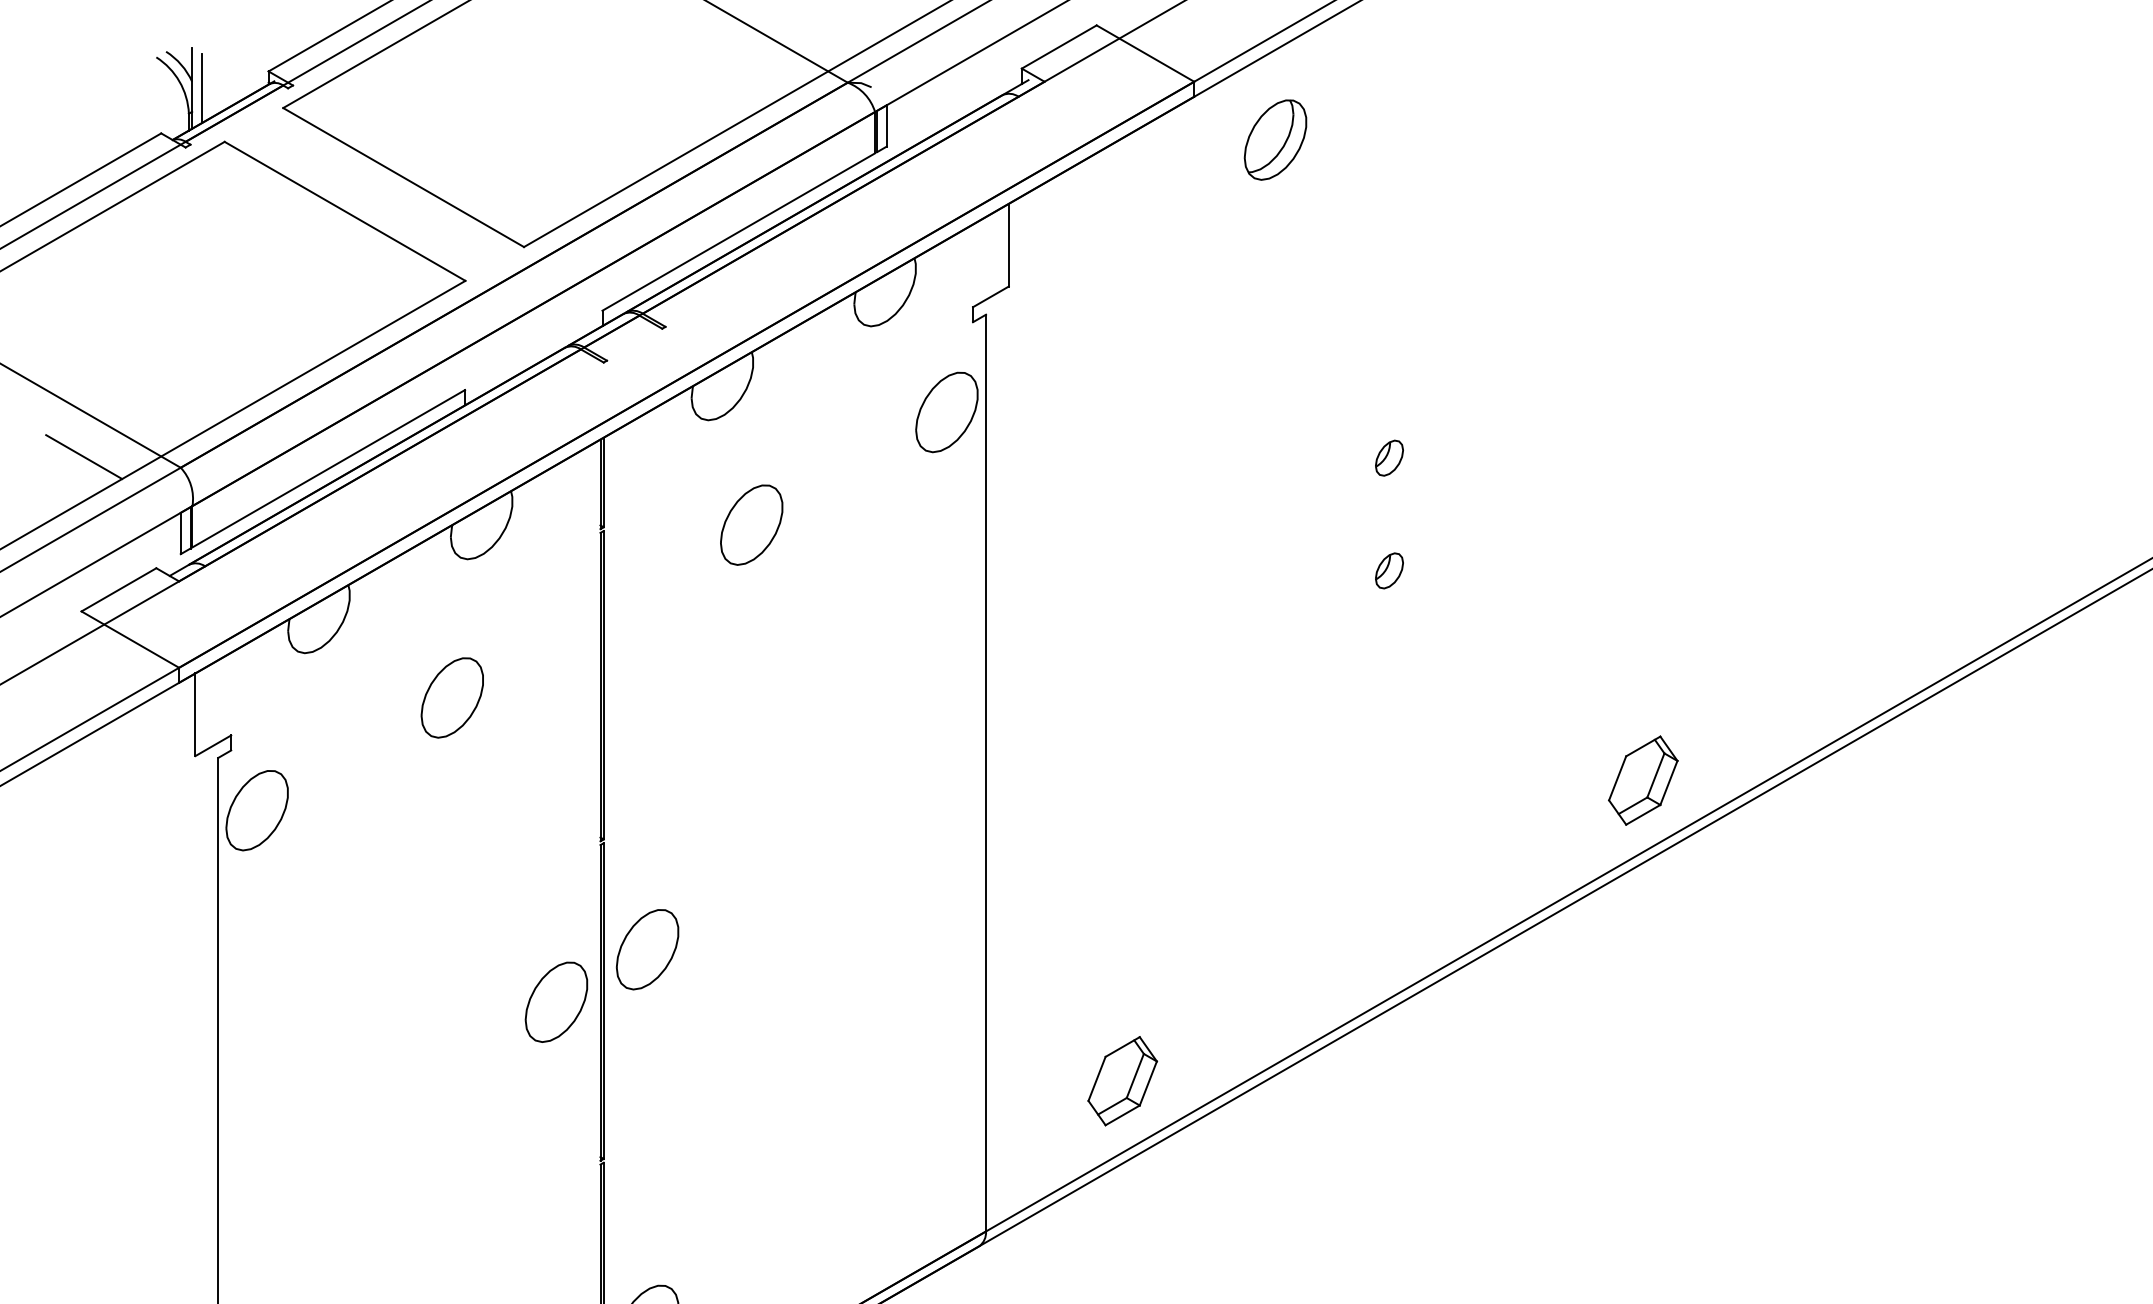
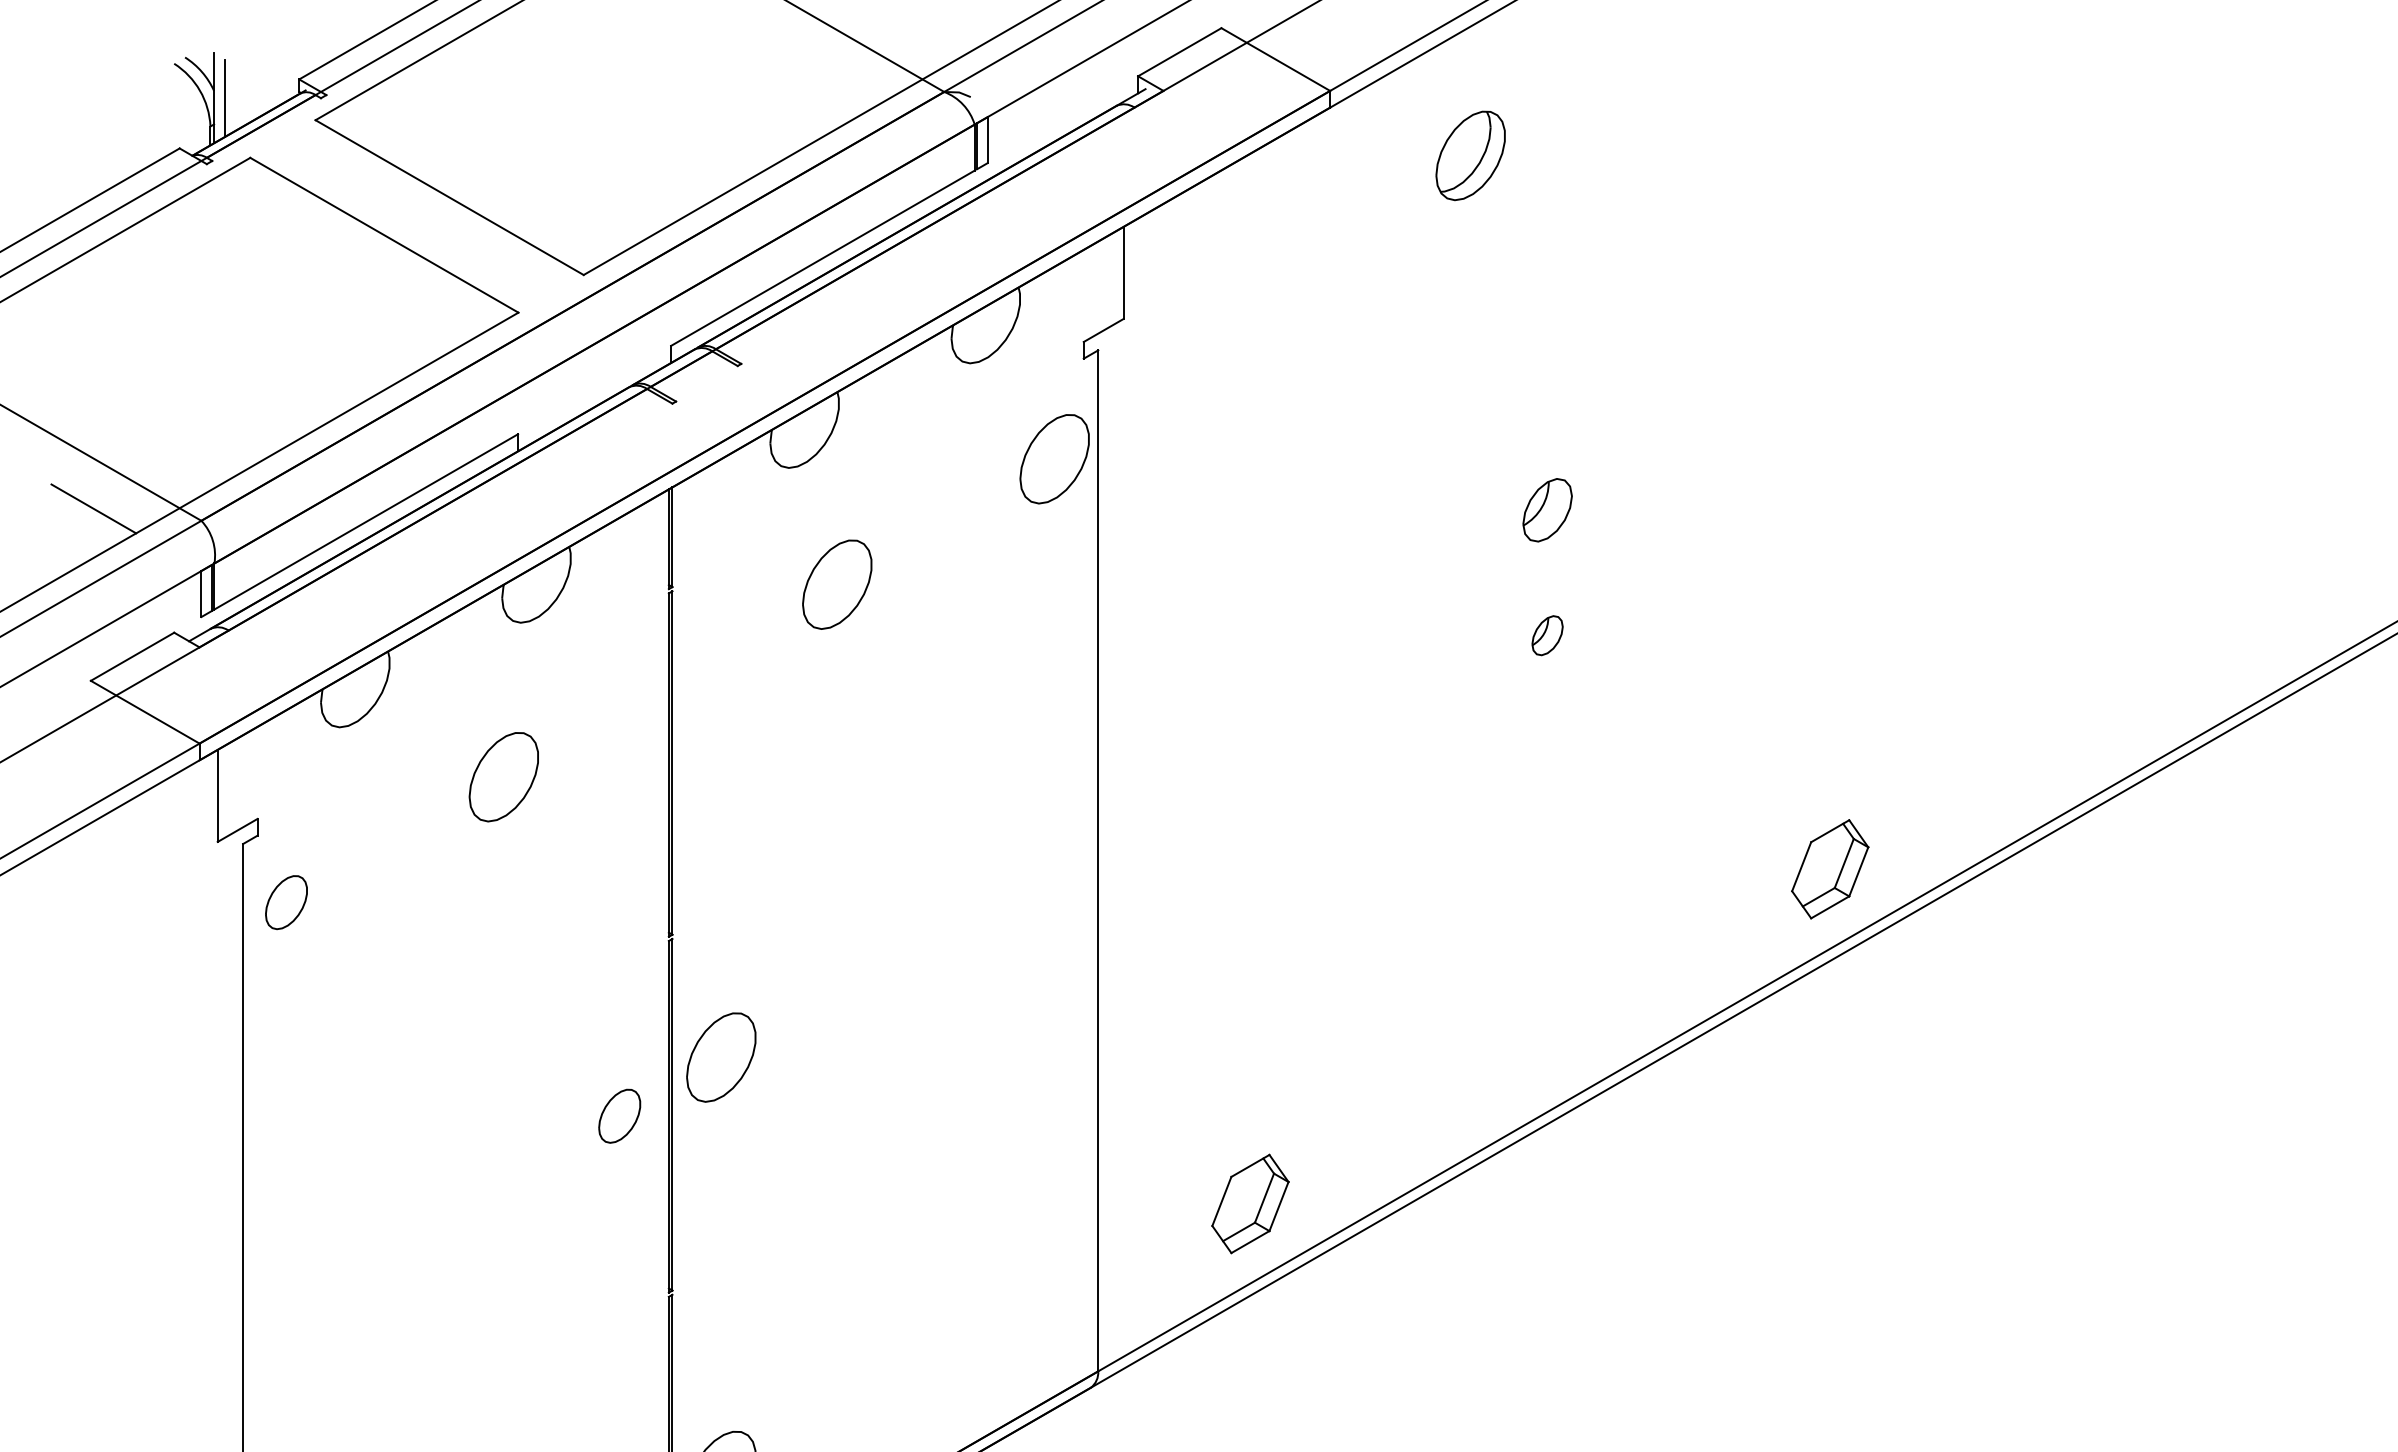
part: (1275, 139) -> (1470, 155), moved
part: (1389, 457) -> (1547, 509), size x1.6
part: (257, 810) -> (286, 902), size x0.6
part: (556, 1002) -> (619, 1116), size x0.6

